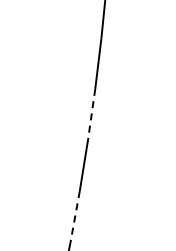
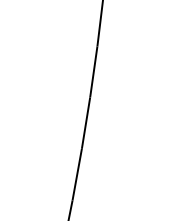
line: (91, 114) -> (93, 72), dashed -> solid
line: (75, 217) -> (77, 175), dashed -> solid

